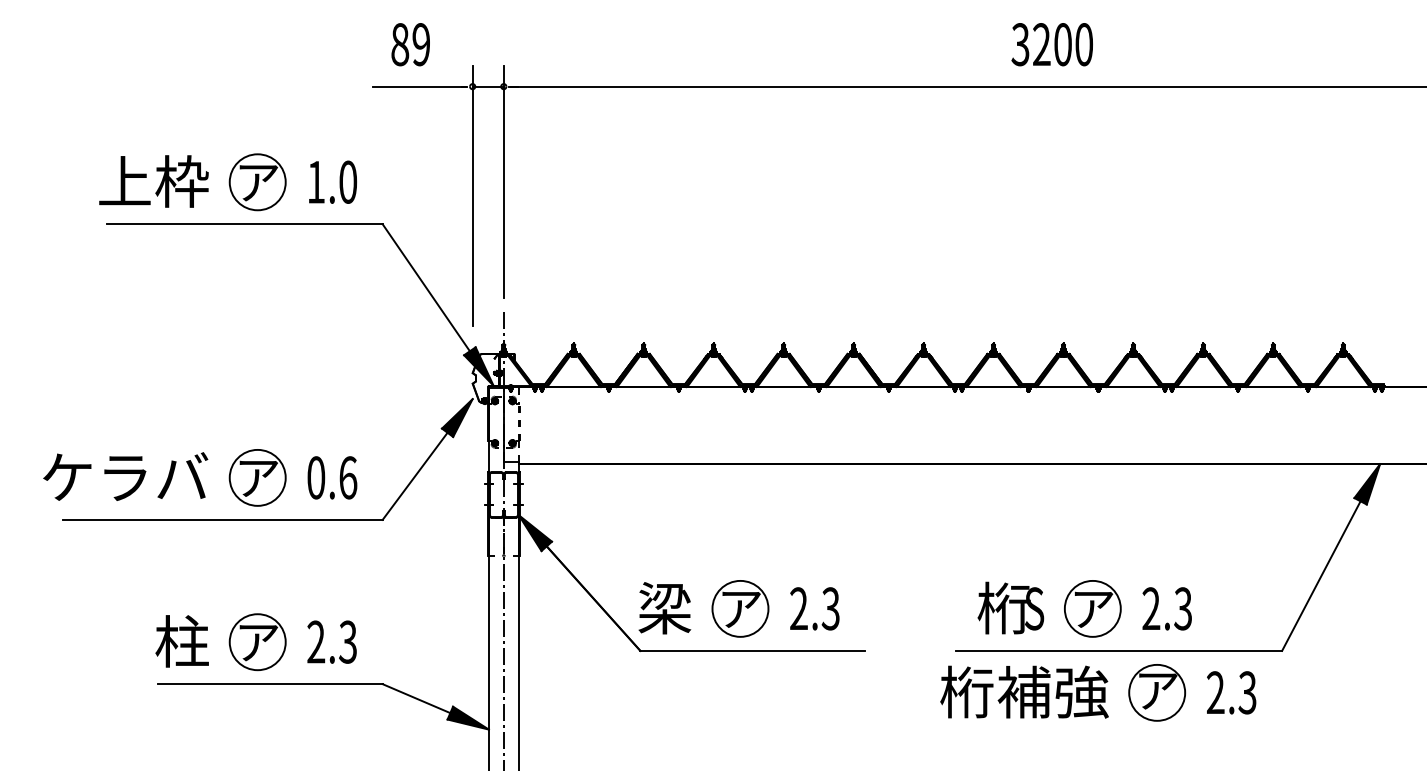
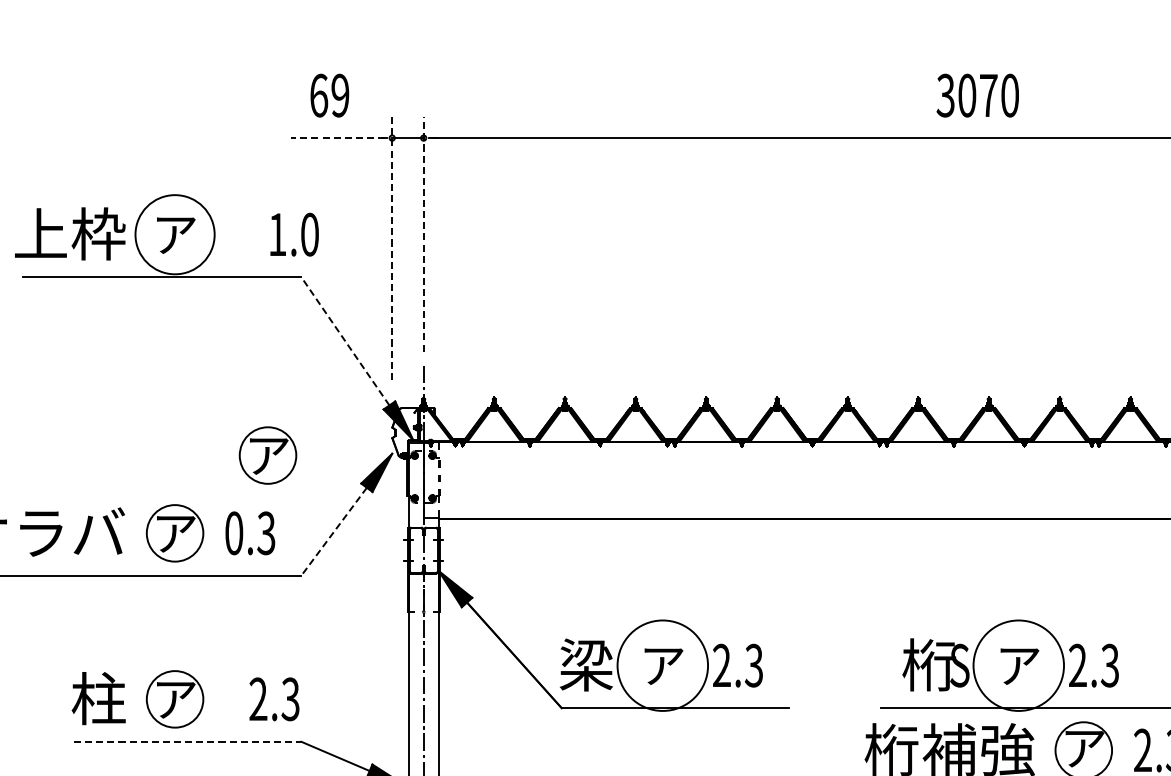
text: (400, 44) -> (319, 95), 89 -> 69
text: (1052, 44) -> (978, 95), 3200 -> 3070
line: (418, 86) -> (337, 137), solid -> dashed
text: (332, 181) -> (294, 233), moved
line: (503, 181) -> (423, 233), solid -> dashed
circle: (257, 182) -> (174, 234), size x1.4
line: (472, 195) -> (392, 248), solid -> dashed
line: (426, 287) -> (345, 341), solid -> dashed
part: (349, 400) -> (267, 455), added
line: (414, 476) -> (333, 531), solid -> dashed
text: (348, 477) -> (266, 532), 0.6 -> 0.3
circle: (740, 608) -> (662, 665), size x1.6
circle: (1092, 608) -> (1018, 665), size x1.6
text: (331, 641) -> (273, 698), moved
line: (270, 684) -> (187, 742), solid -> dashed

